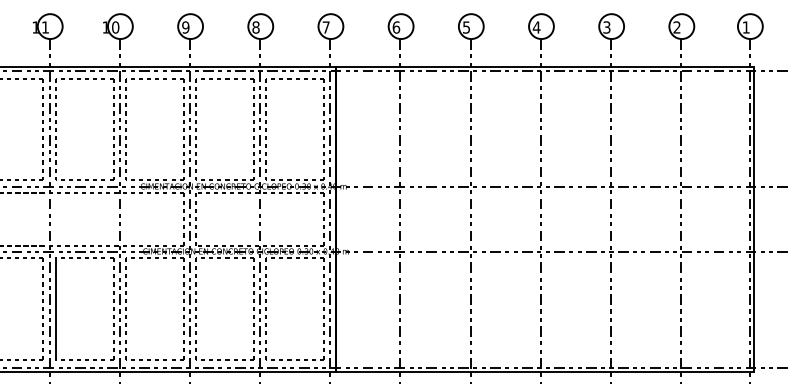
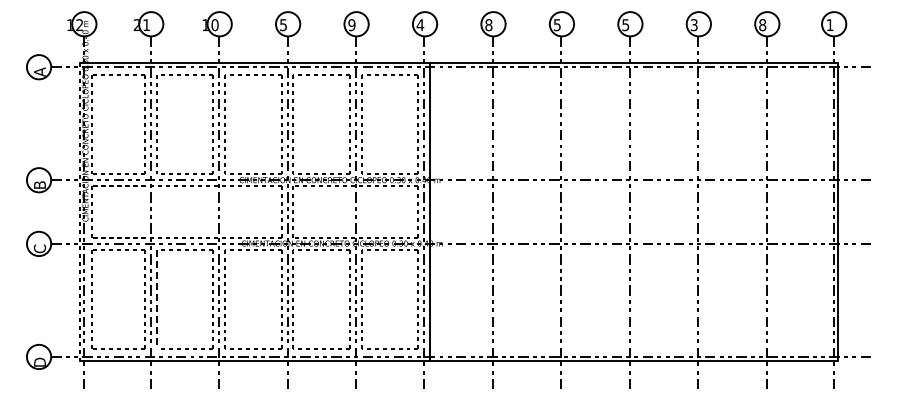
text: (35, 26) -> (136, 24), 11 -> 21
text: (185, 26) -> (283, 24), 9 -> 5
text: (326, 26) -> (420, 24), 7 -> 4
text: (395, 26) -> (488, 24), 6 -> 8
text: (255, 27) -> (351, 25), 8 -> 9
text: (536, 27) -> (625, 25), 4 -> 5
text: (676, 27) -> (762, 25), 2 -> 8
line: (55, 308) -> (156, 299), solid -> dashed

